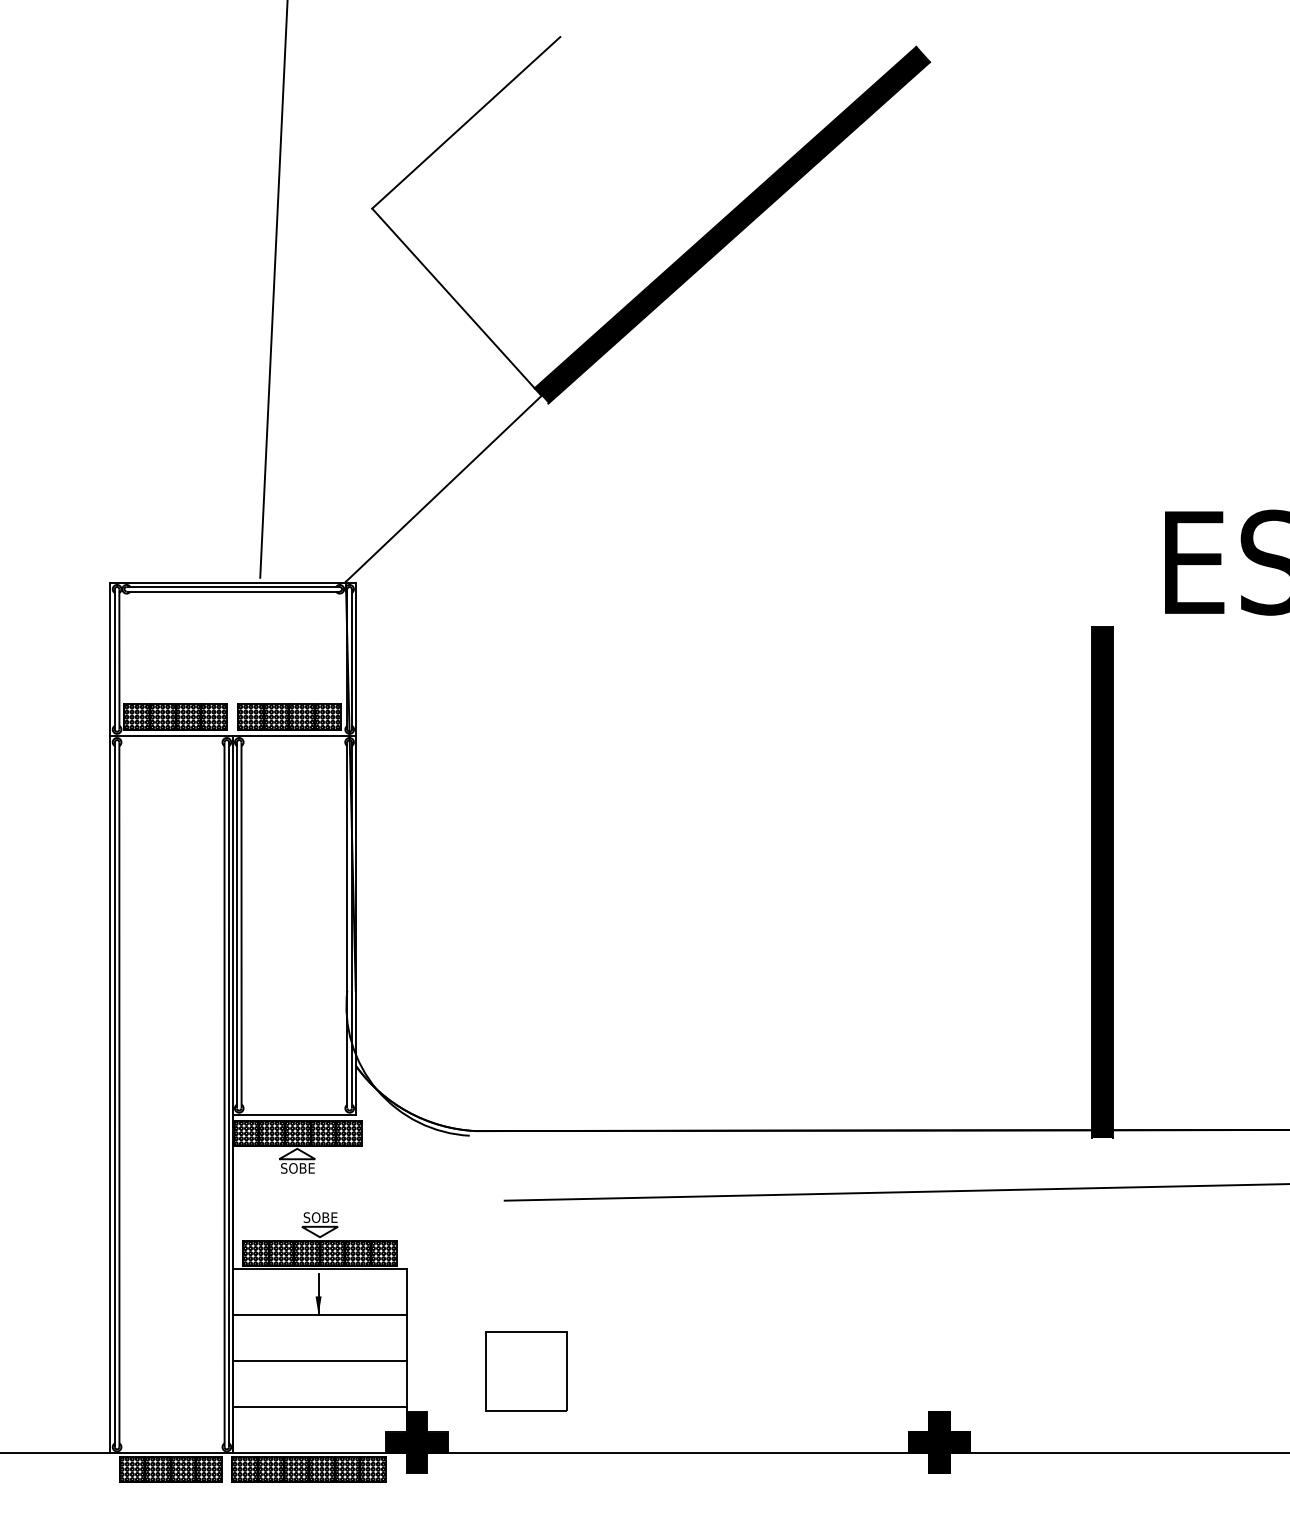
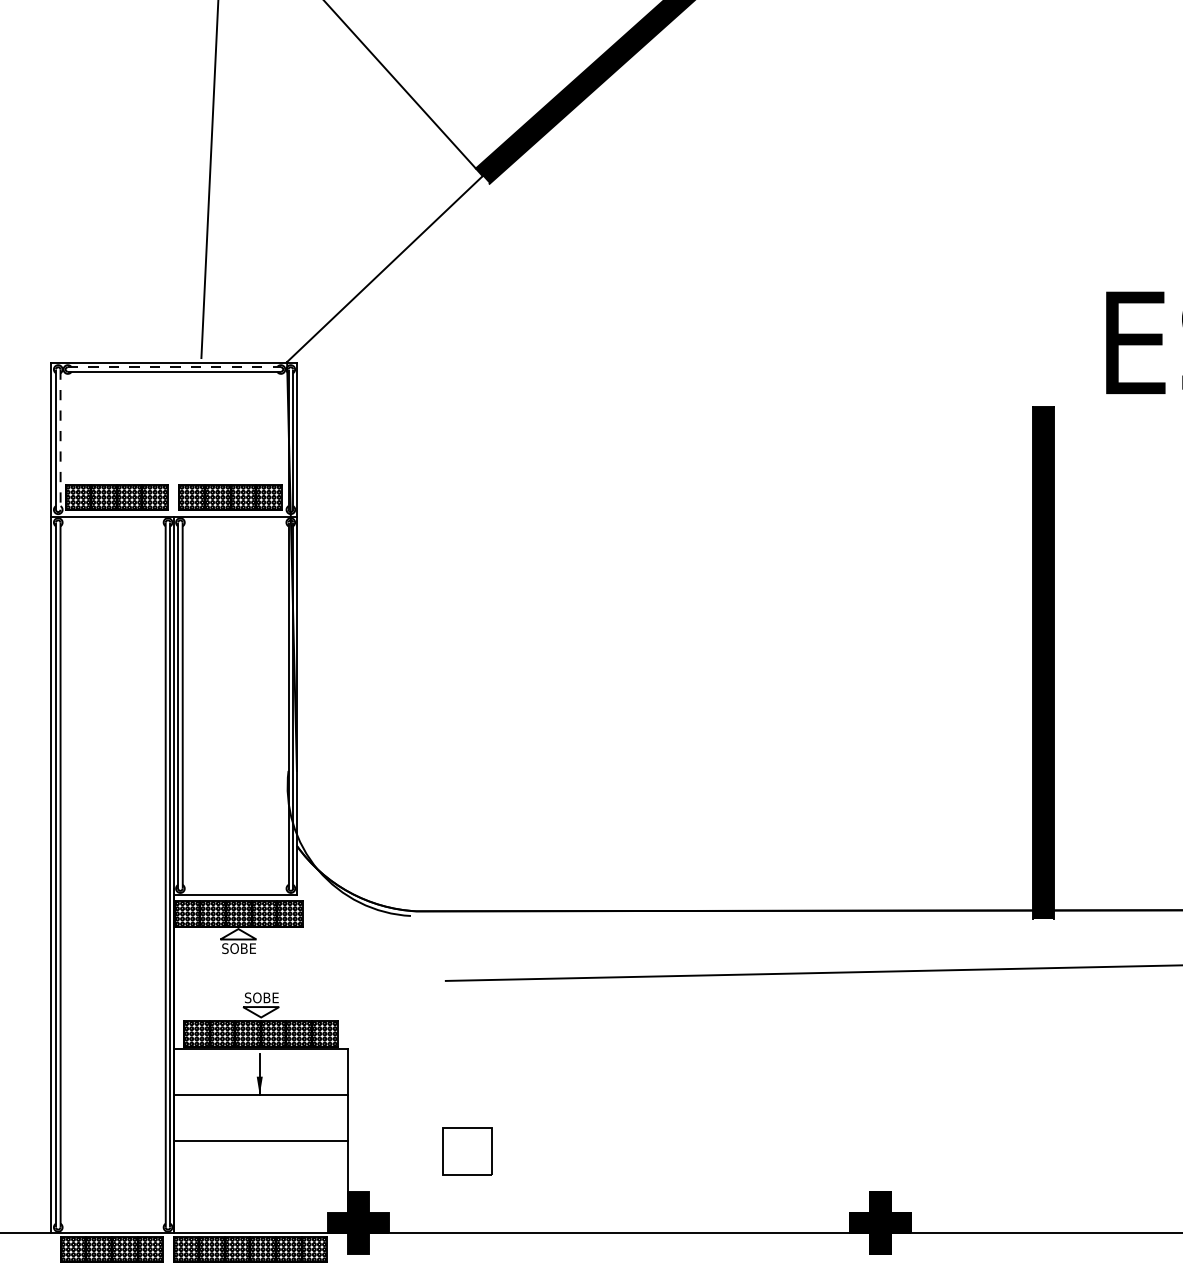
line: (233, 587) -> (174, 367), solid -> dashed
line: (119, 659) -> (60, 439), solid -> dashed
part: (526, 1371) -> (467, 1151), size x0.6
line: (319, 1406) -> (260, 1186), removed

